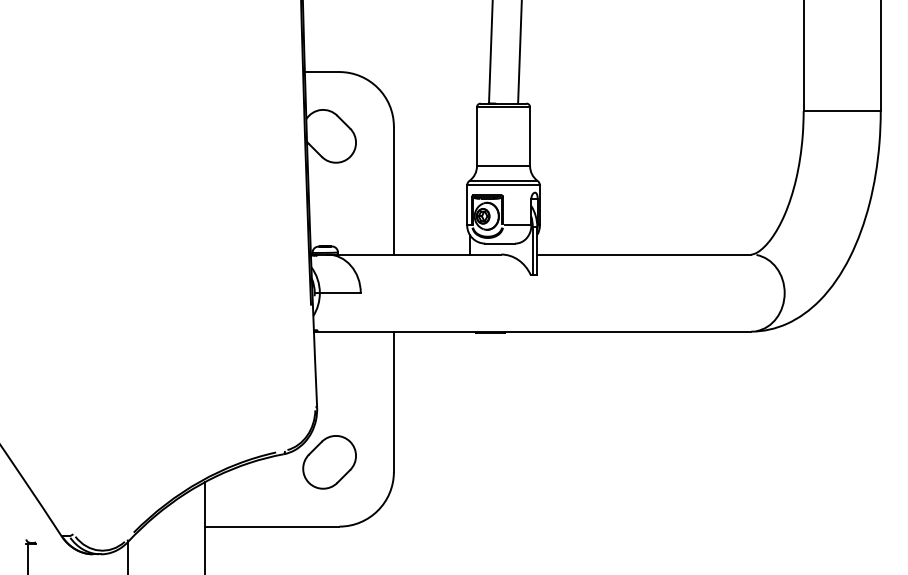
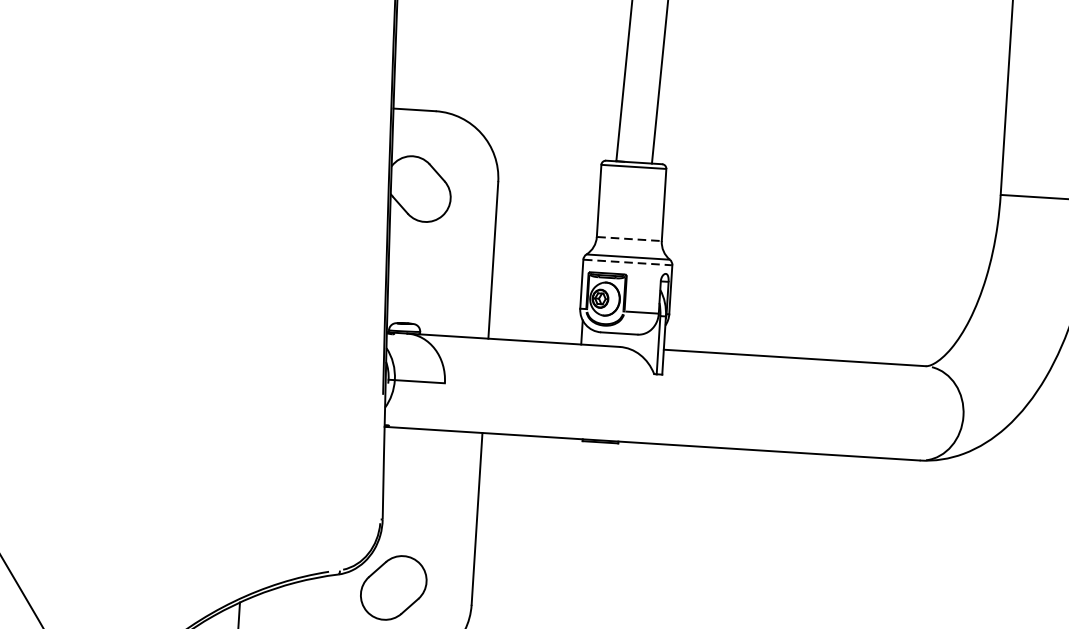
line: (504, 166) -> (630, 239), solid -> dashed
line: (503, 185) -> (627, 262), solid -> dashed

